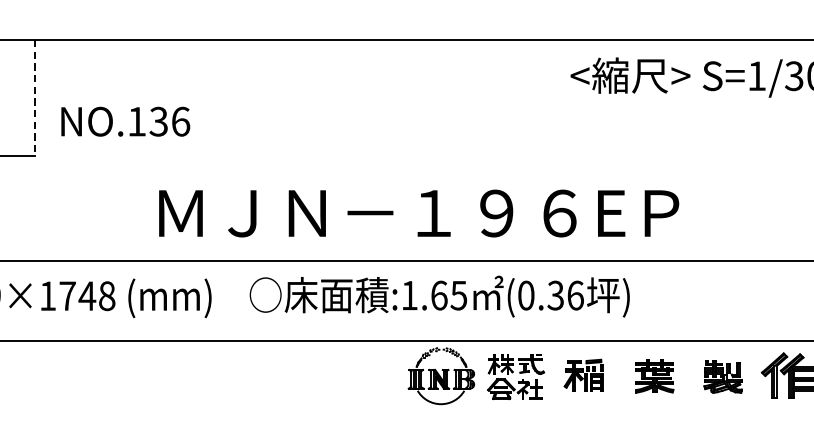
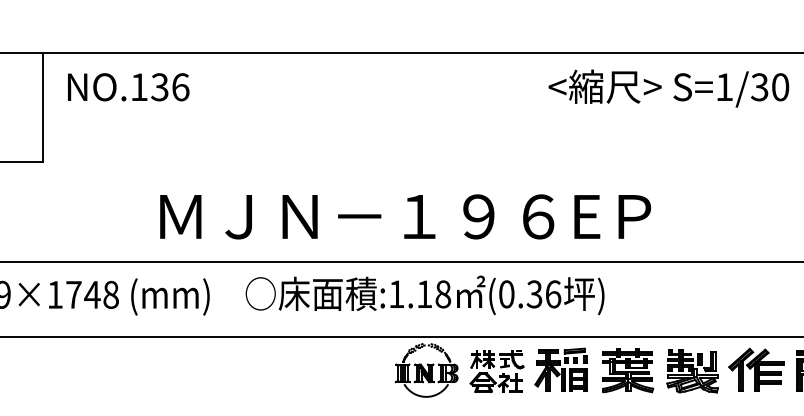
line: (34, 97) -> (42, 107), dashed -> solid
text: (125, 121) -> (128, 87), moved
text: (449, 295) -> (434, 294), :1.65 -> :1.18
part: (583, 375) -> (560, 369), size x1.43
part: (655, 376) -> (628, 370), size x1.43
part: (723, 377) -> (692, 371), size x1.43

